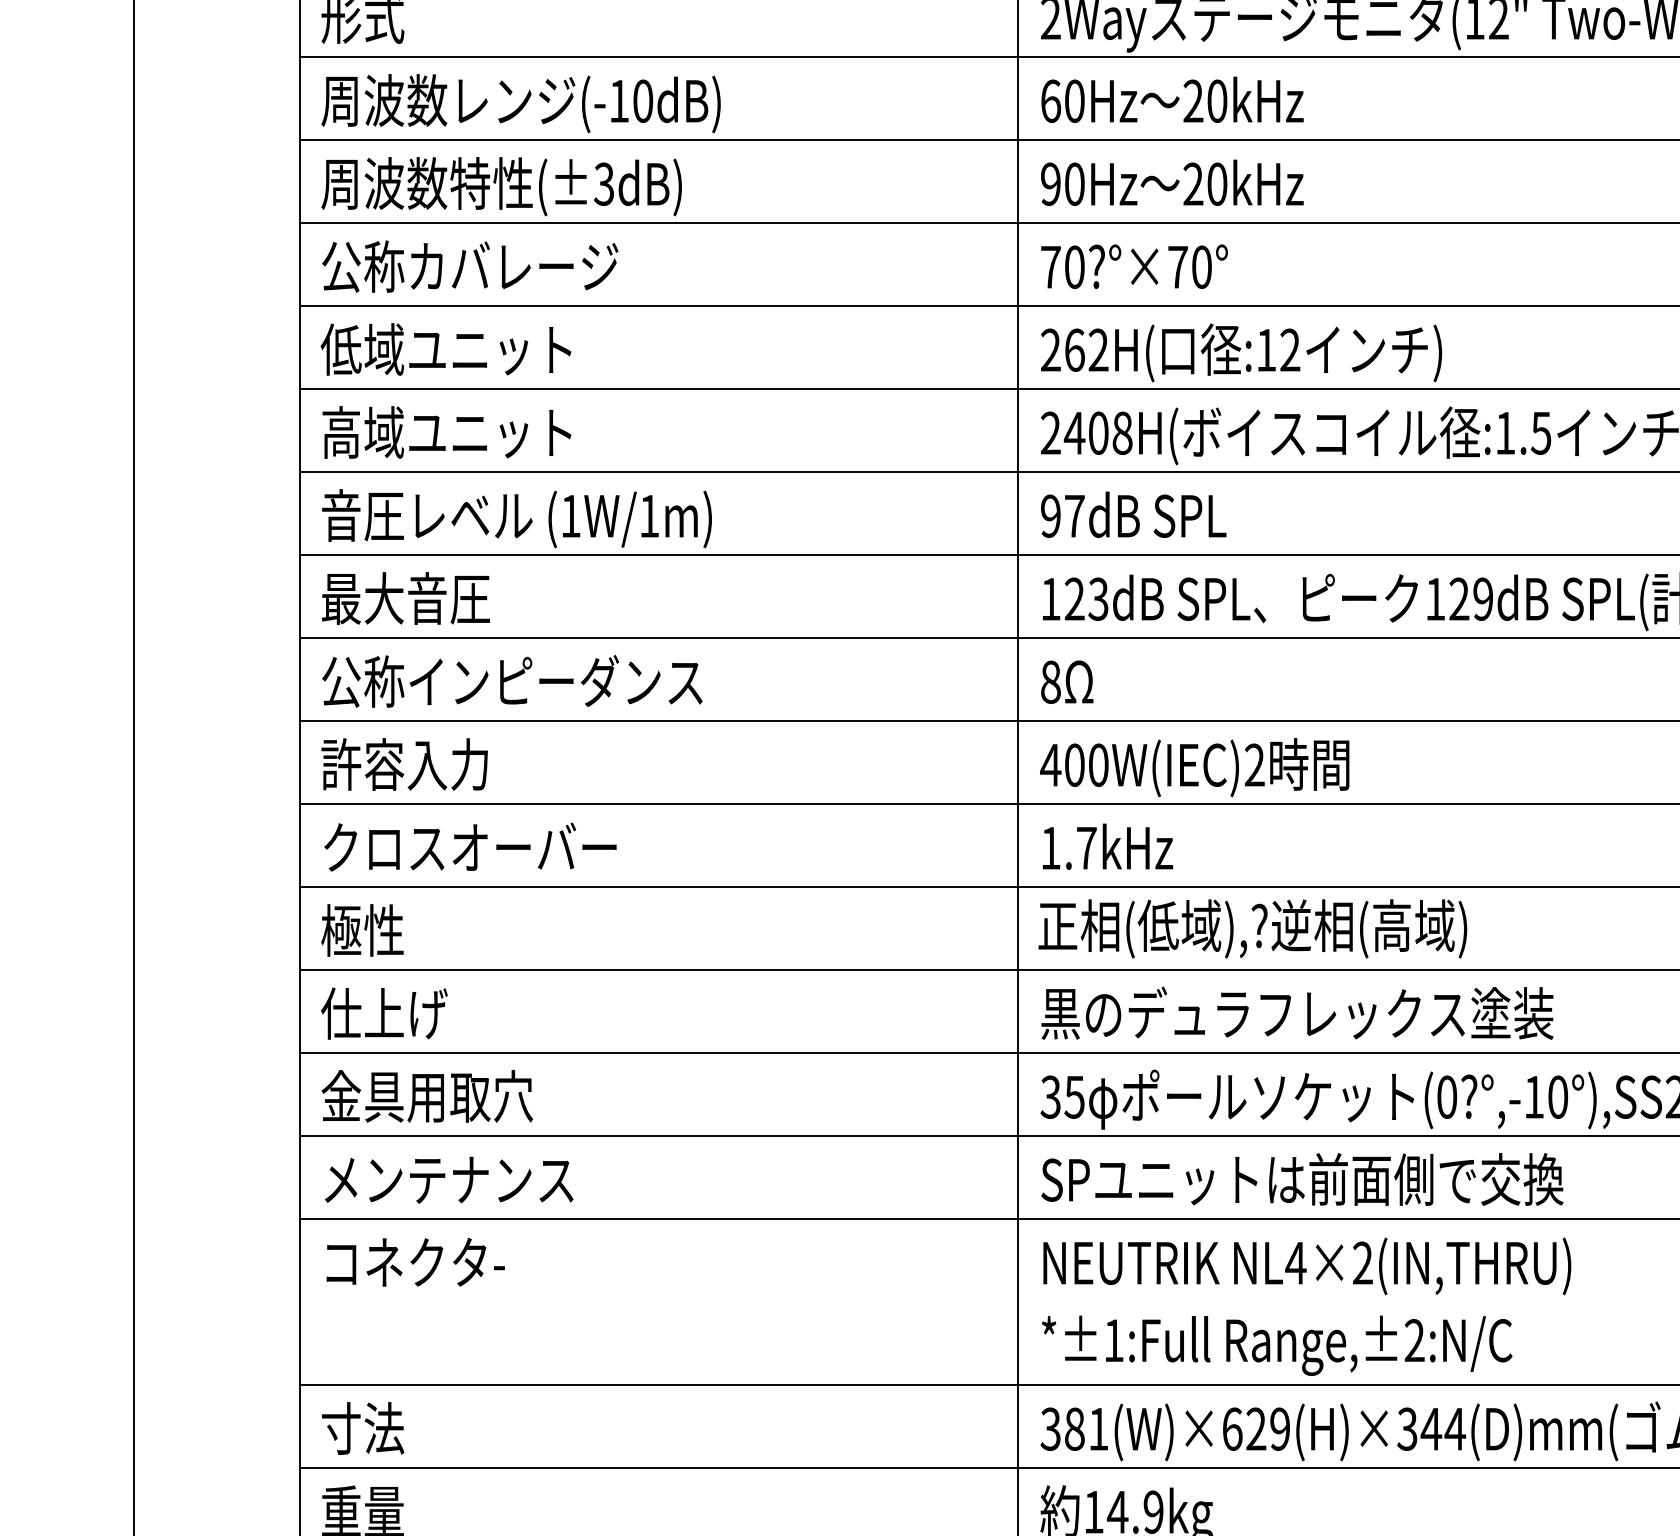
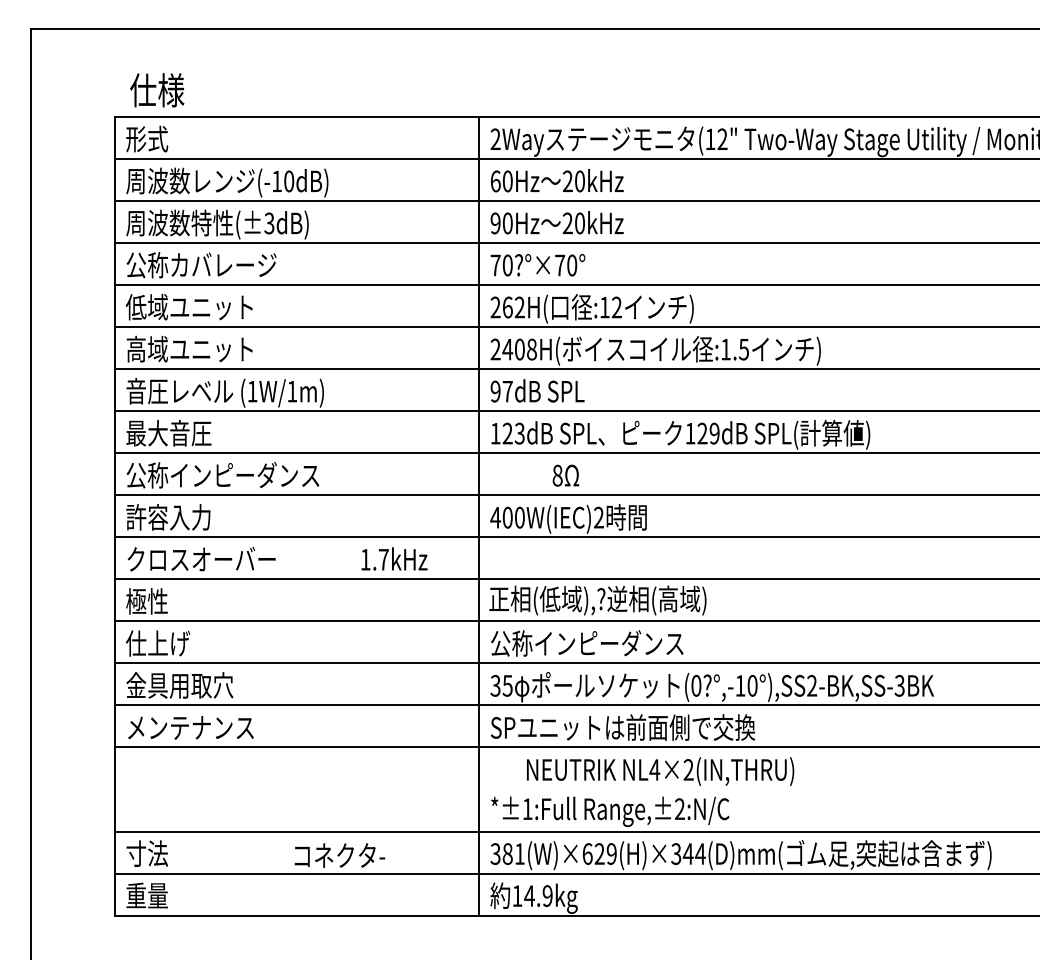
text: (1066, 681) -> (565, 475), moved
text: (1107, 845) -> (394, 558), moved
text: (1297, 1013) -> (620, 643), 黒のデュラフレックス塗装 -> 公称インピーダンス
text: (414, 1262) -> (339, 855), moved
text: (1307, 1266) -> (660, 771), moved

